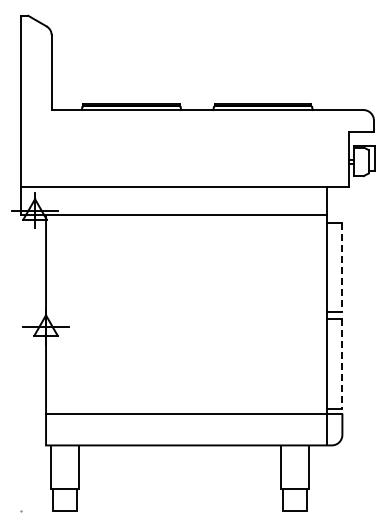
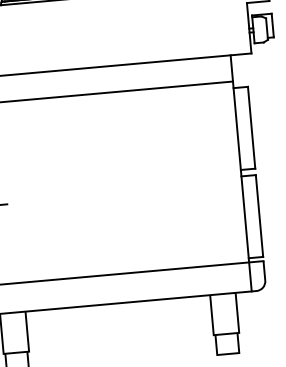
line: (342, 267) -> (251, 127), dashed -> solid
line: (342, 364) -> (259, 216), dashed -> solid

